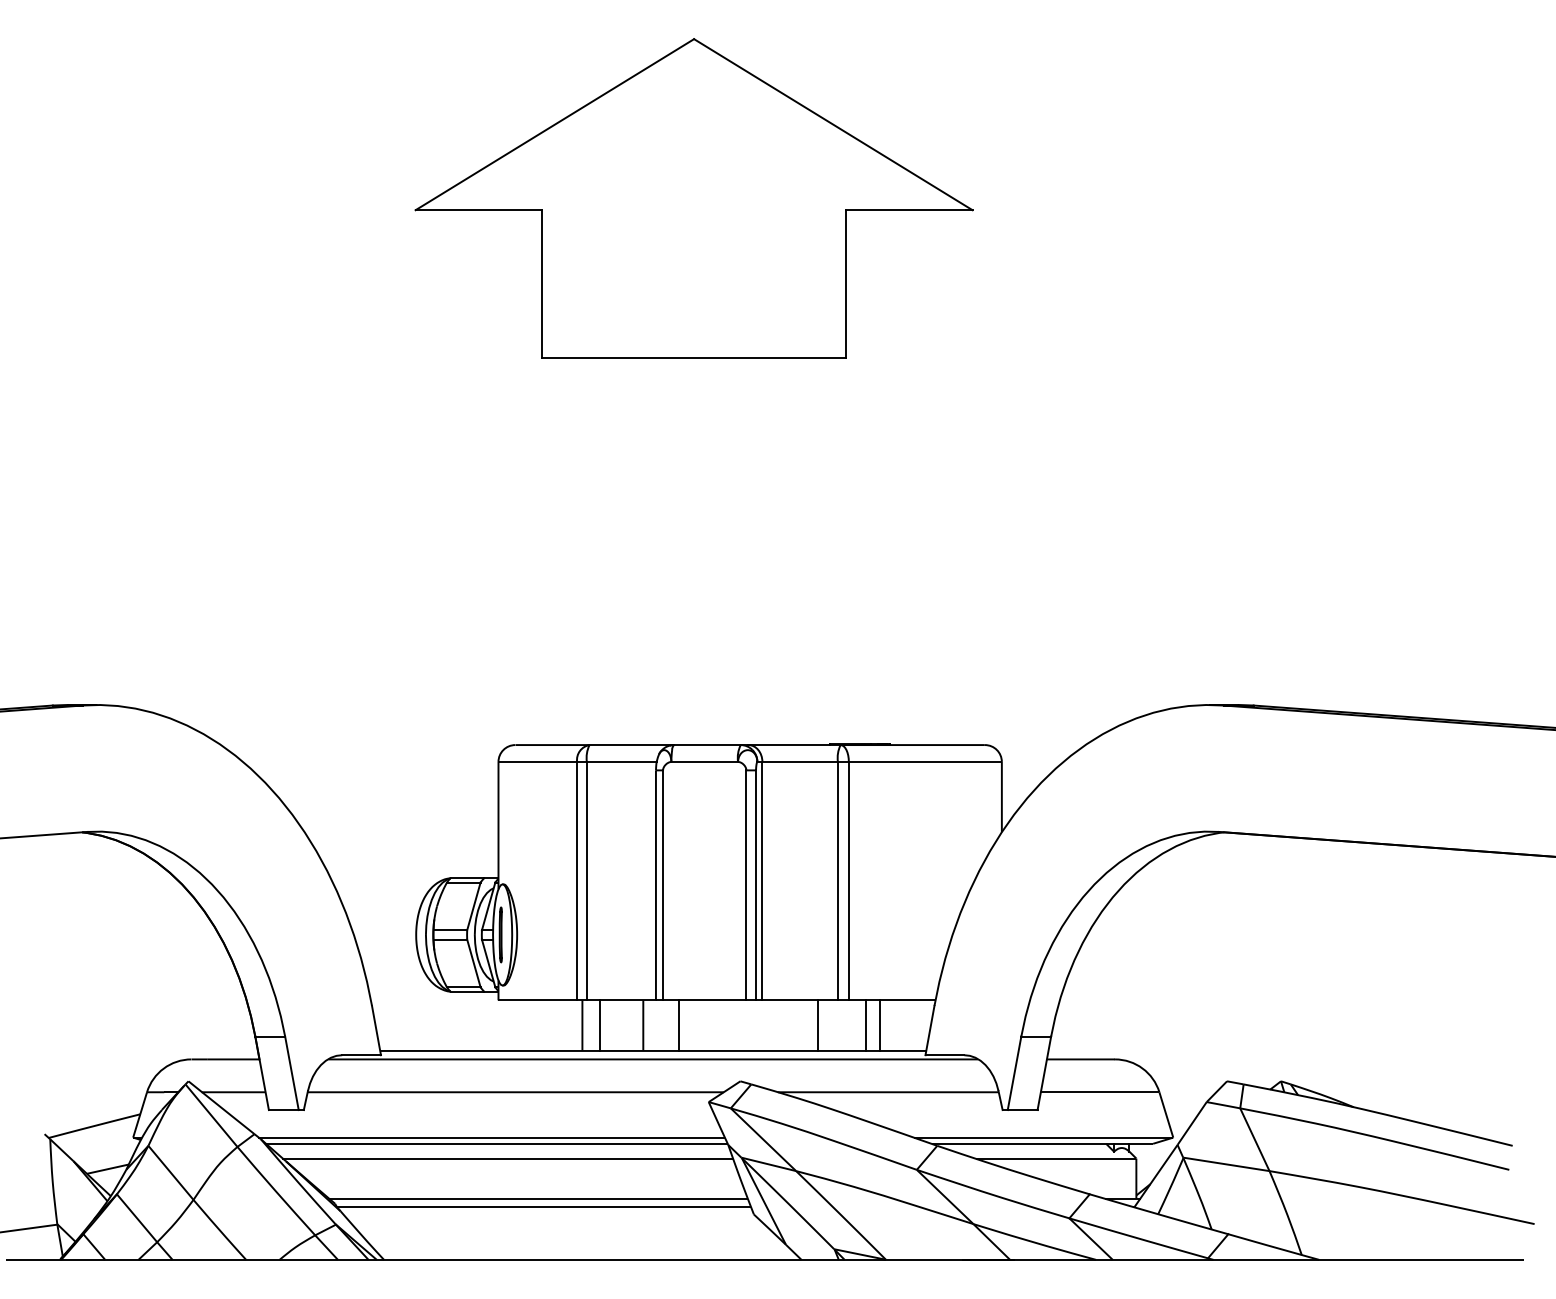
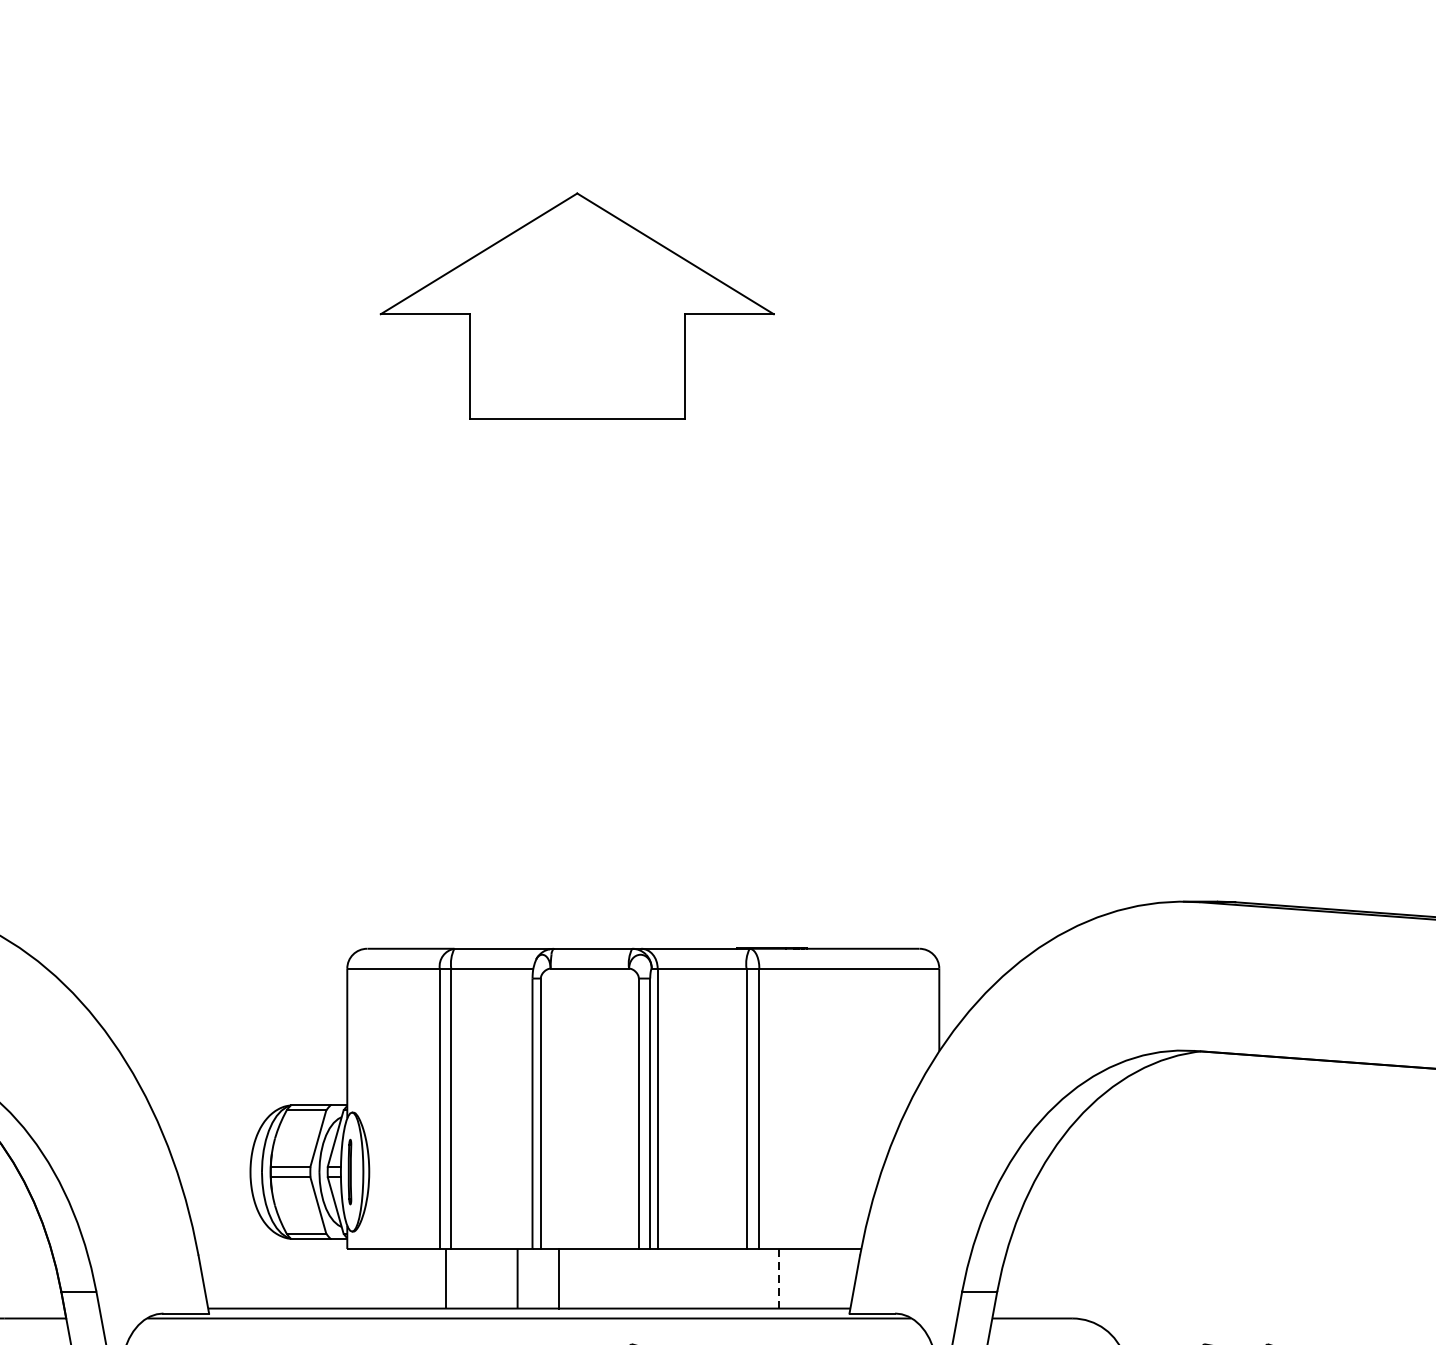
part: (693, 198) -> (576, 305), size x0.6
line: (600, 1025) -> (467, 1278), removed
line: (817, 1025) -> (722, 1278), removed
line: (880, 1025) -> (796, 1278), removed
line: (865, 1026) -> (778, 1279), solid -> dashed

